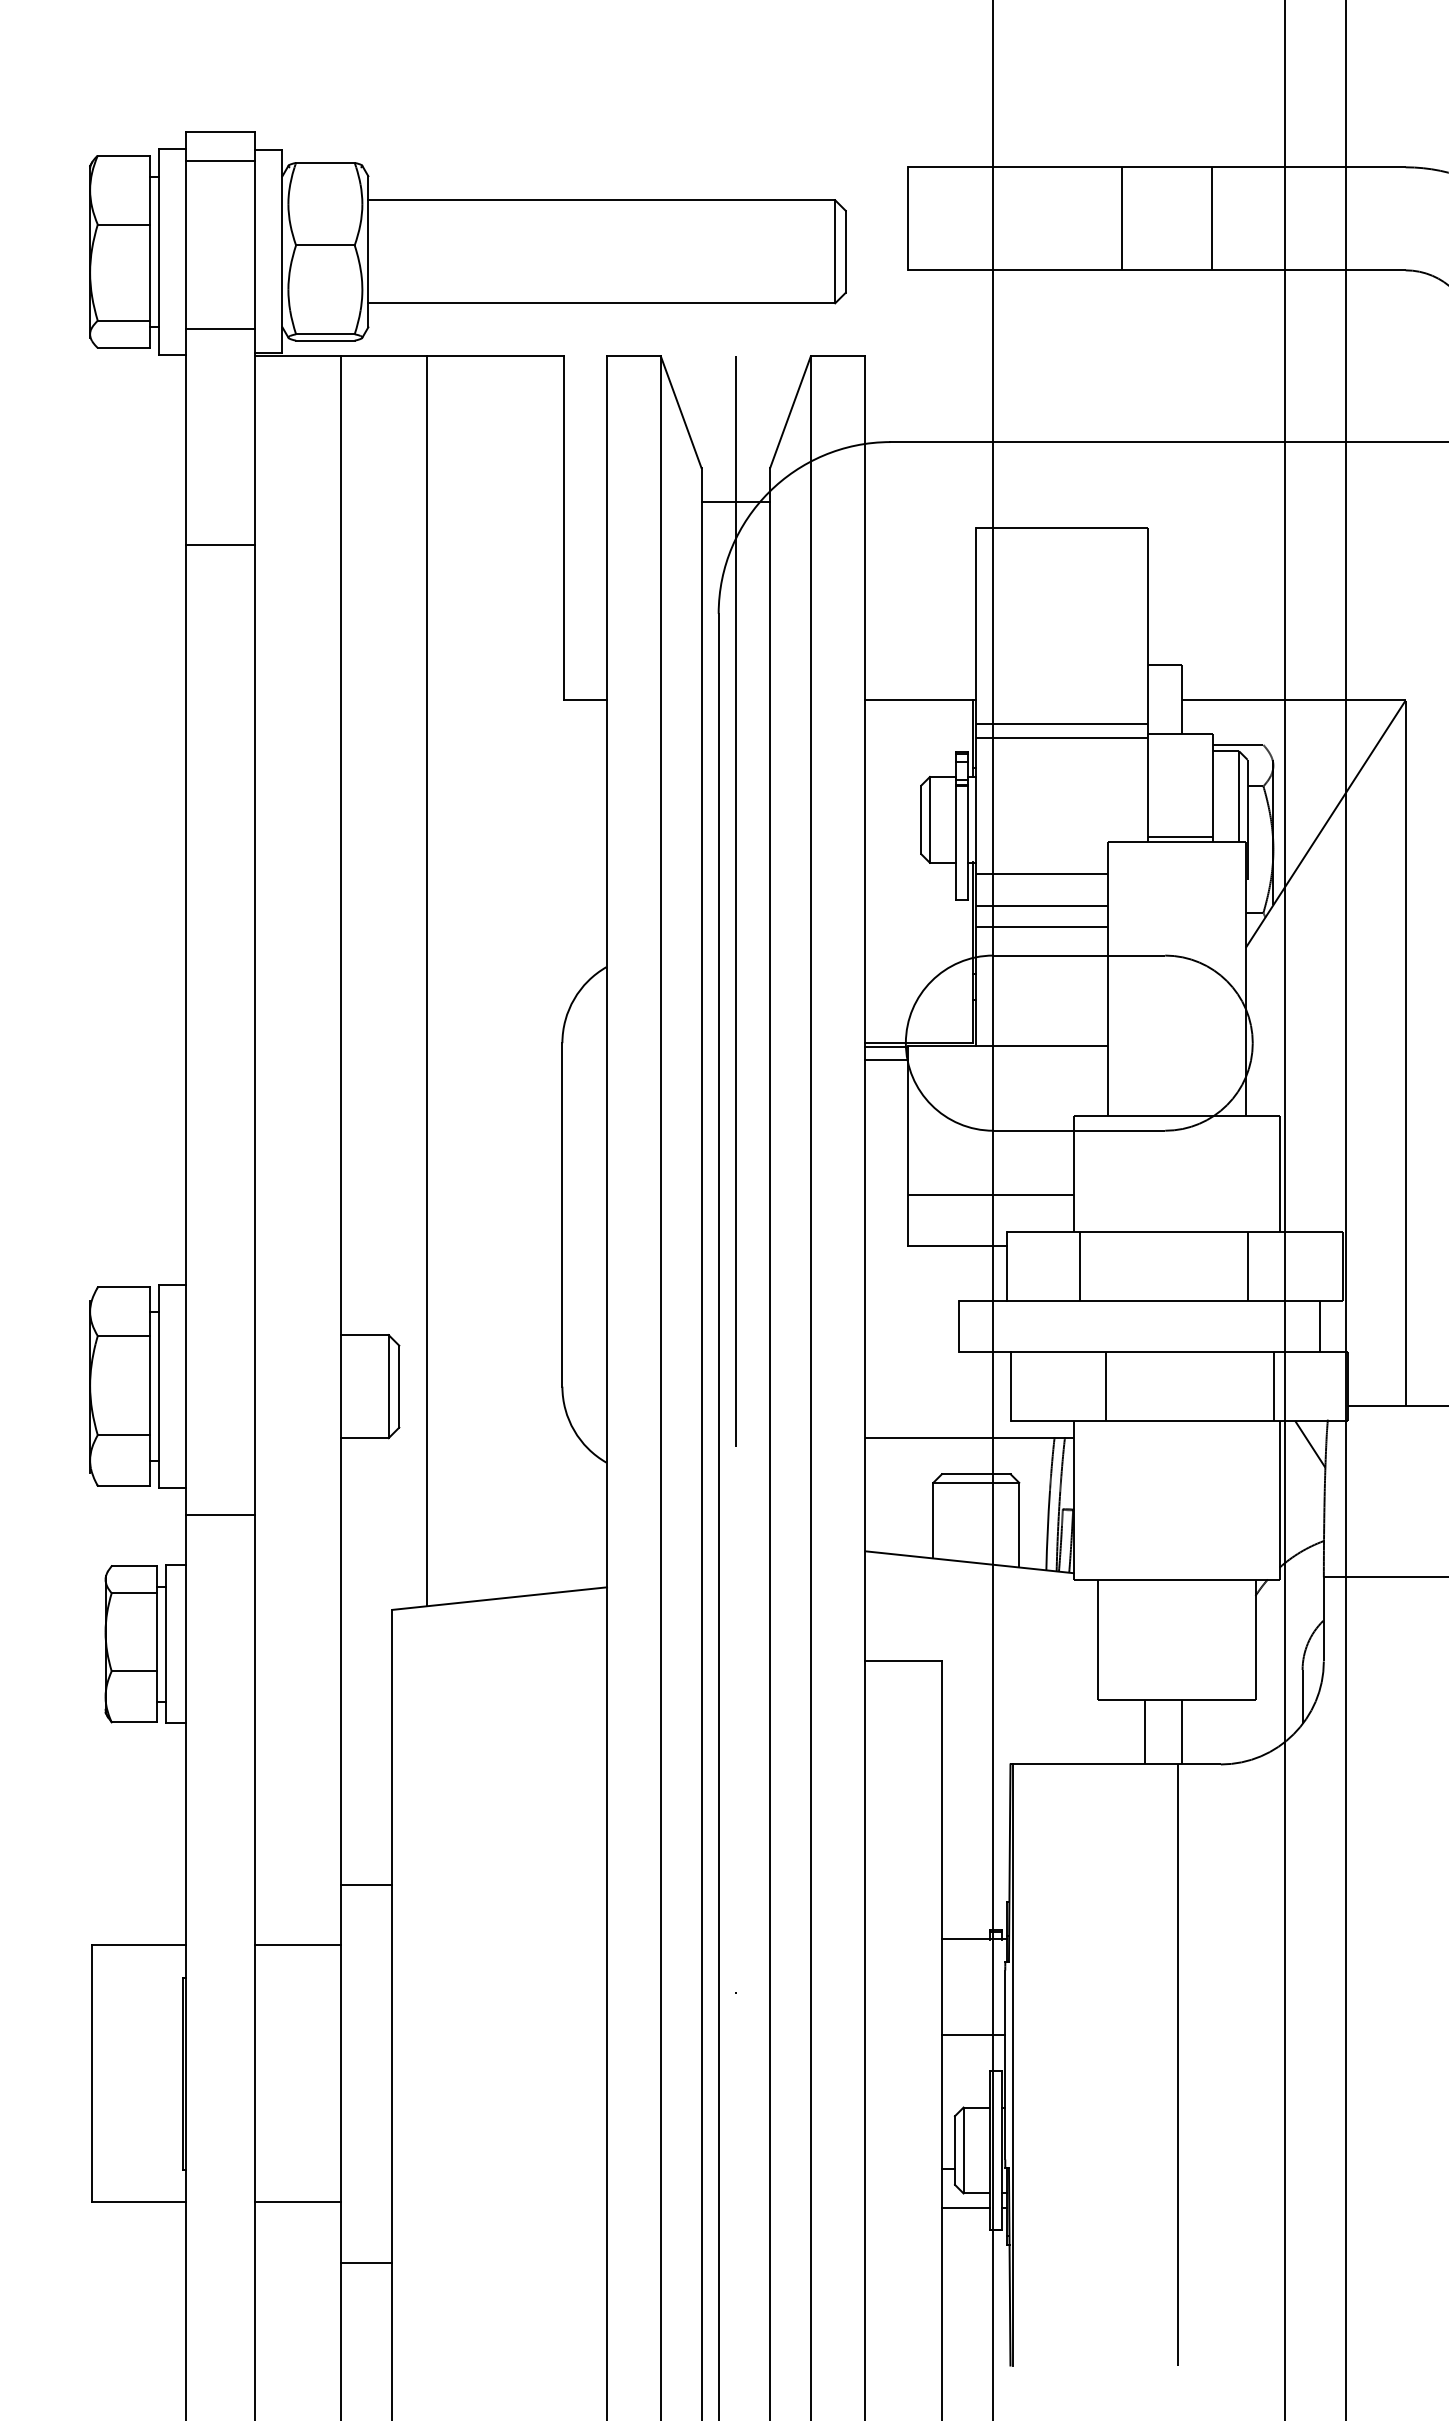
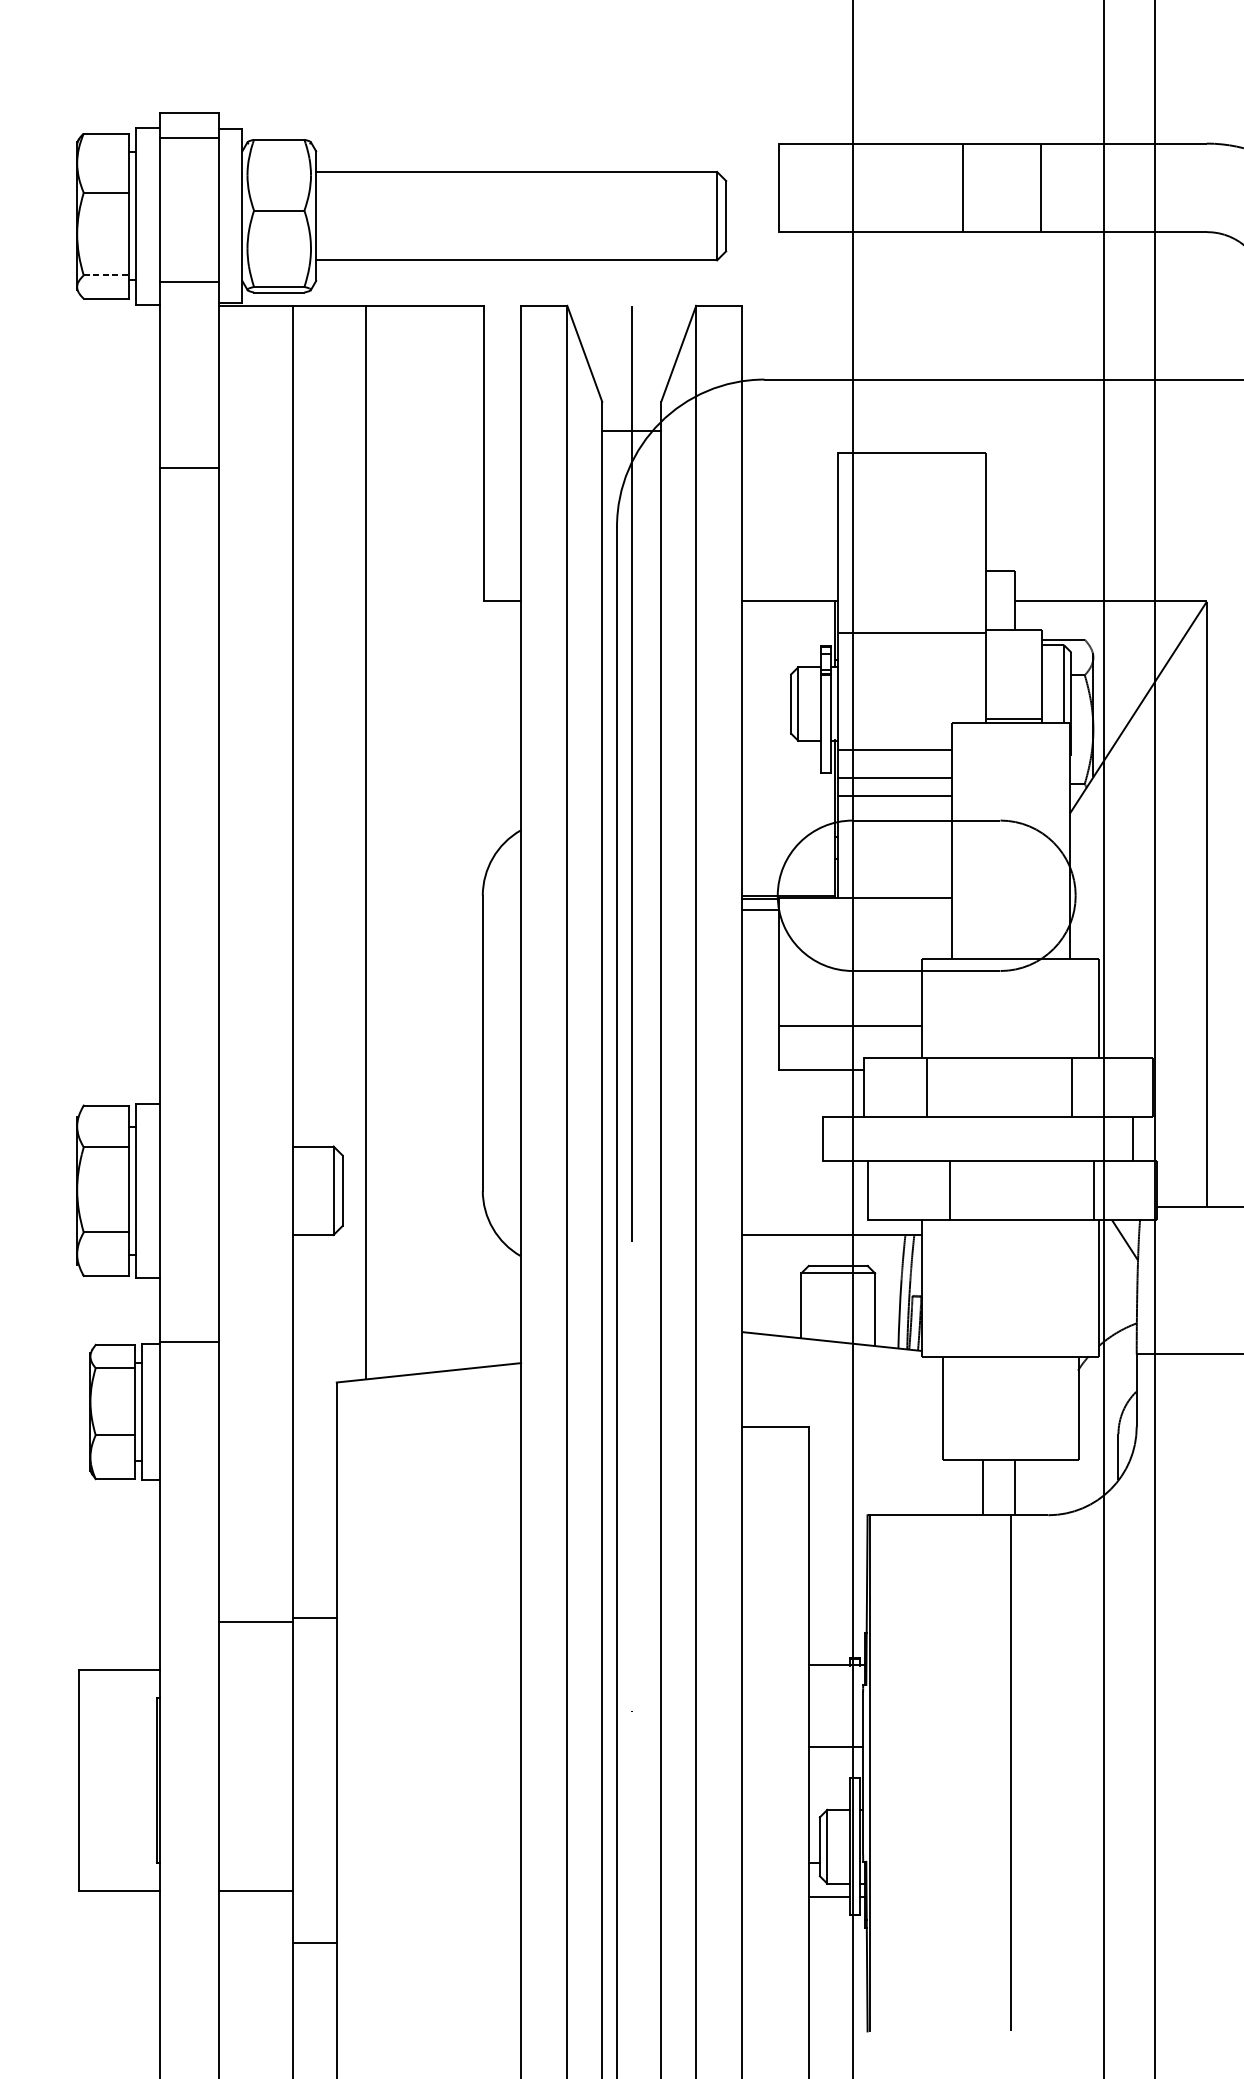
line: (124, 320) -> (106, 275), solid -> dashed
line: (1062, 723) -> (912, 621), removed
line: (220, 1515) -> (189, 1341), moved
line: (297, 1944) -> (255, 1621), moved

